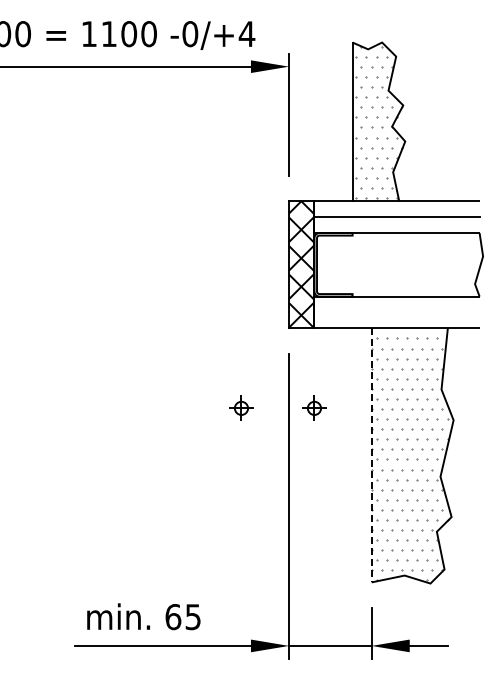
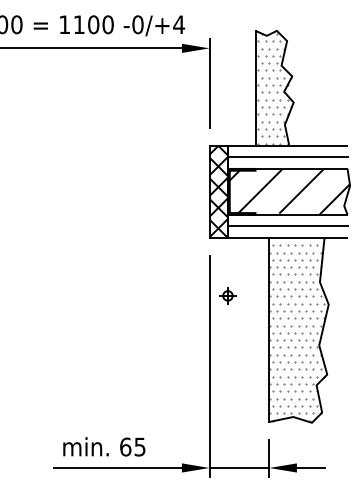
hatch: (399, 264) -> (289, 191), added
line: (396, 312) -> (287, 226), added
part: (241, 407) -> (175, 295), removed
line: (371, 455) -> (269, 330), dashed -> solid

